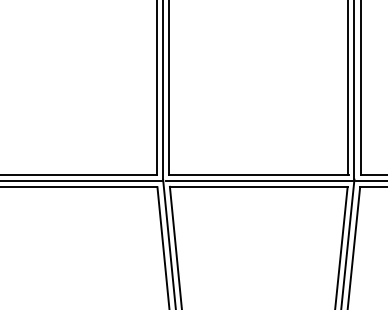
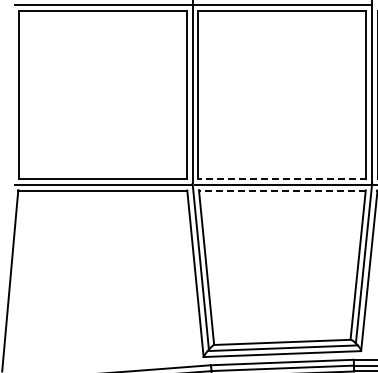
line: (258, 174) -> (282, 178), solid -> dashed
line: (257, 187) -> (281, 190), solid -> dashed

